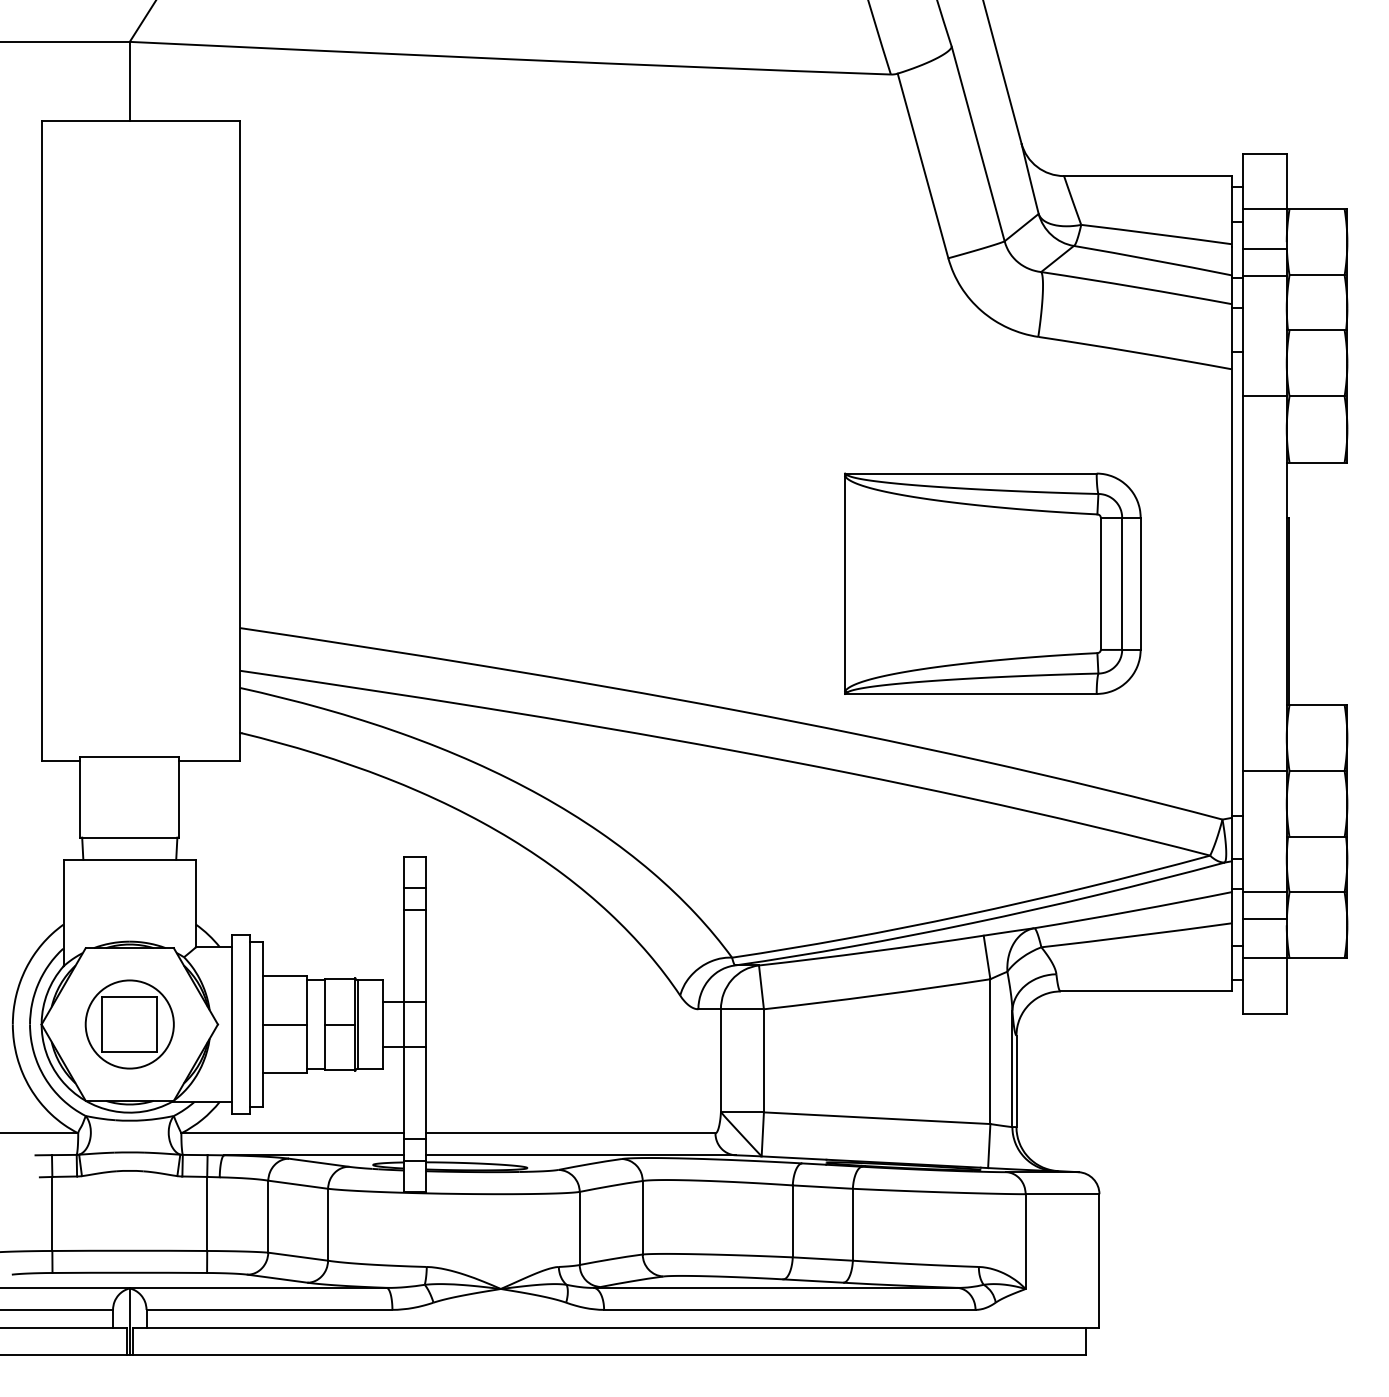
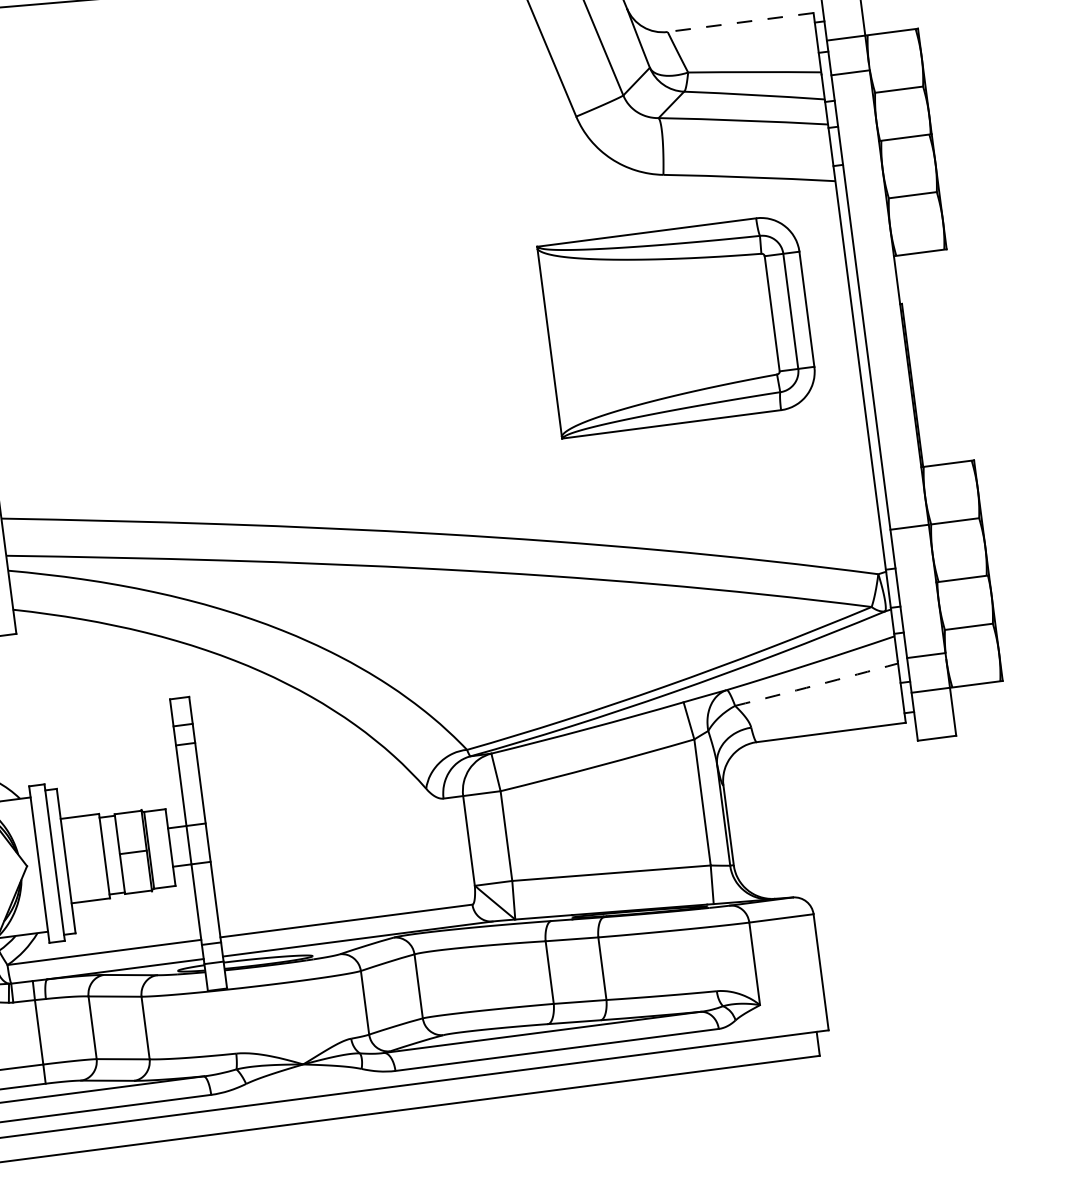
line: (1147, 176) -> (740, 22), solid -> dashed
line: (1264, 275) -> (853, 95), removed
line: (1264, 396) -> (867, 201), removed
part: (992, 583) -> (677, 325), moved
line: (1264, 892) -> (923, 632), removed
arc: (1136, 935) -> (816, 684), solid -> dashed
line: (284, 1024) -> (85, 858), removed

